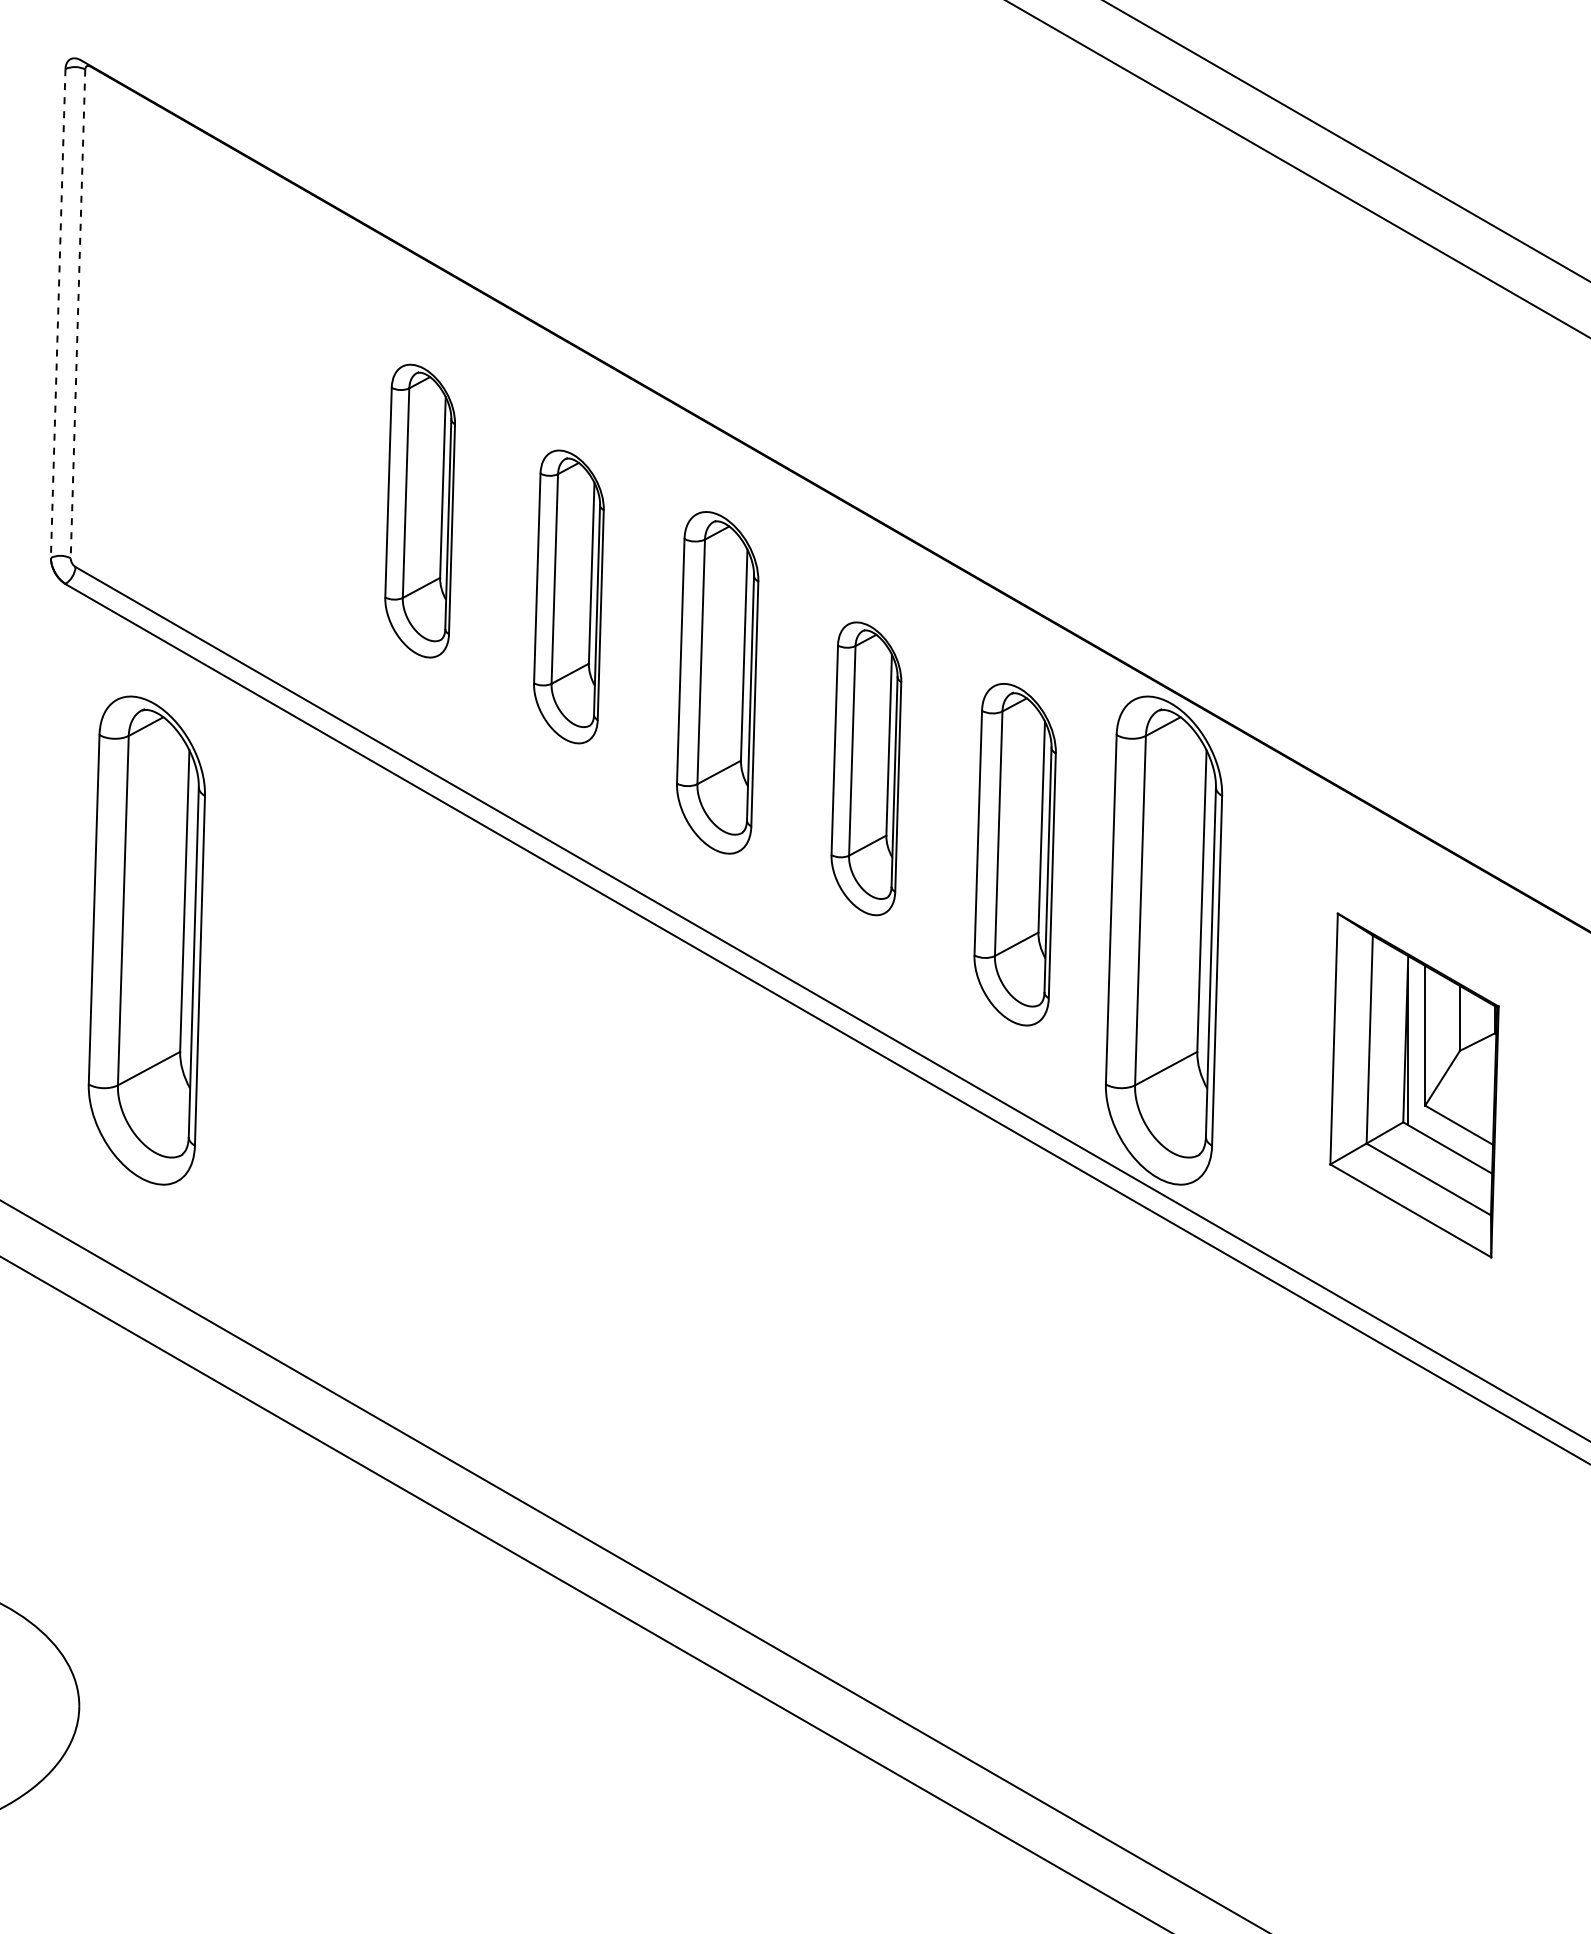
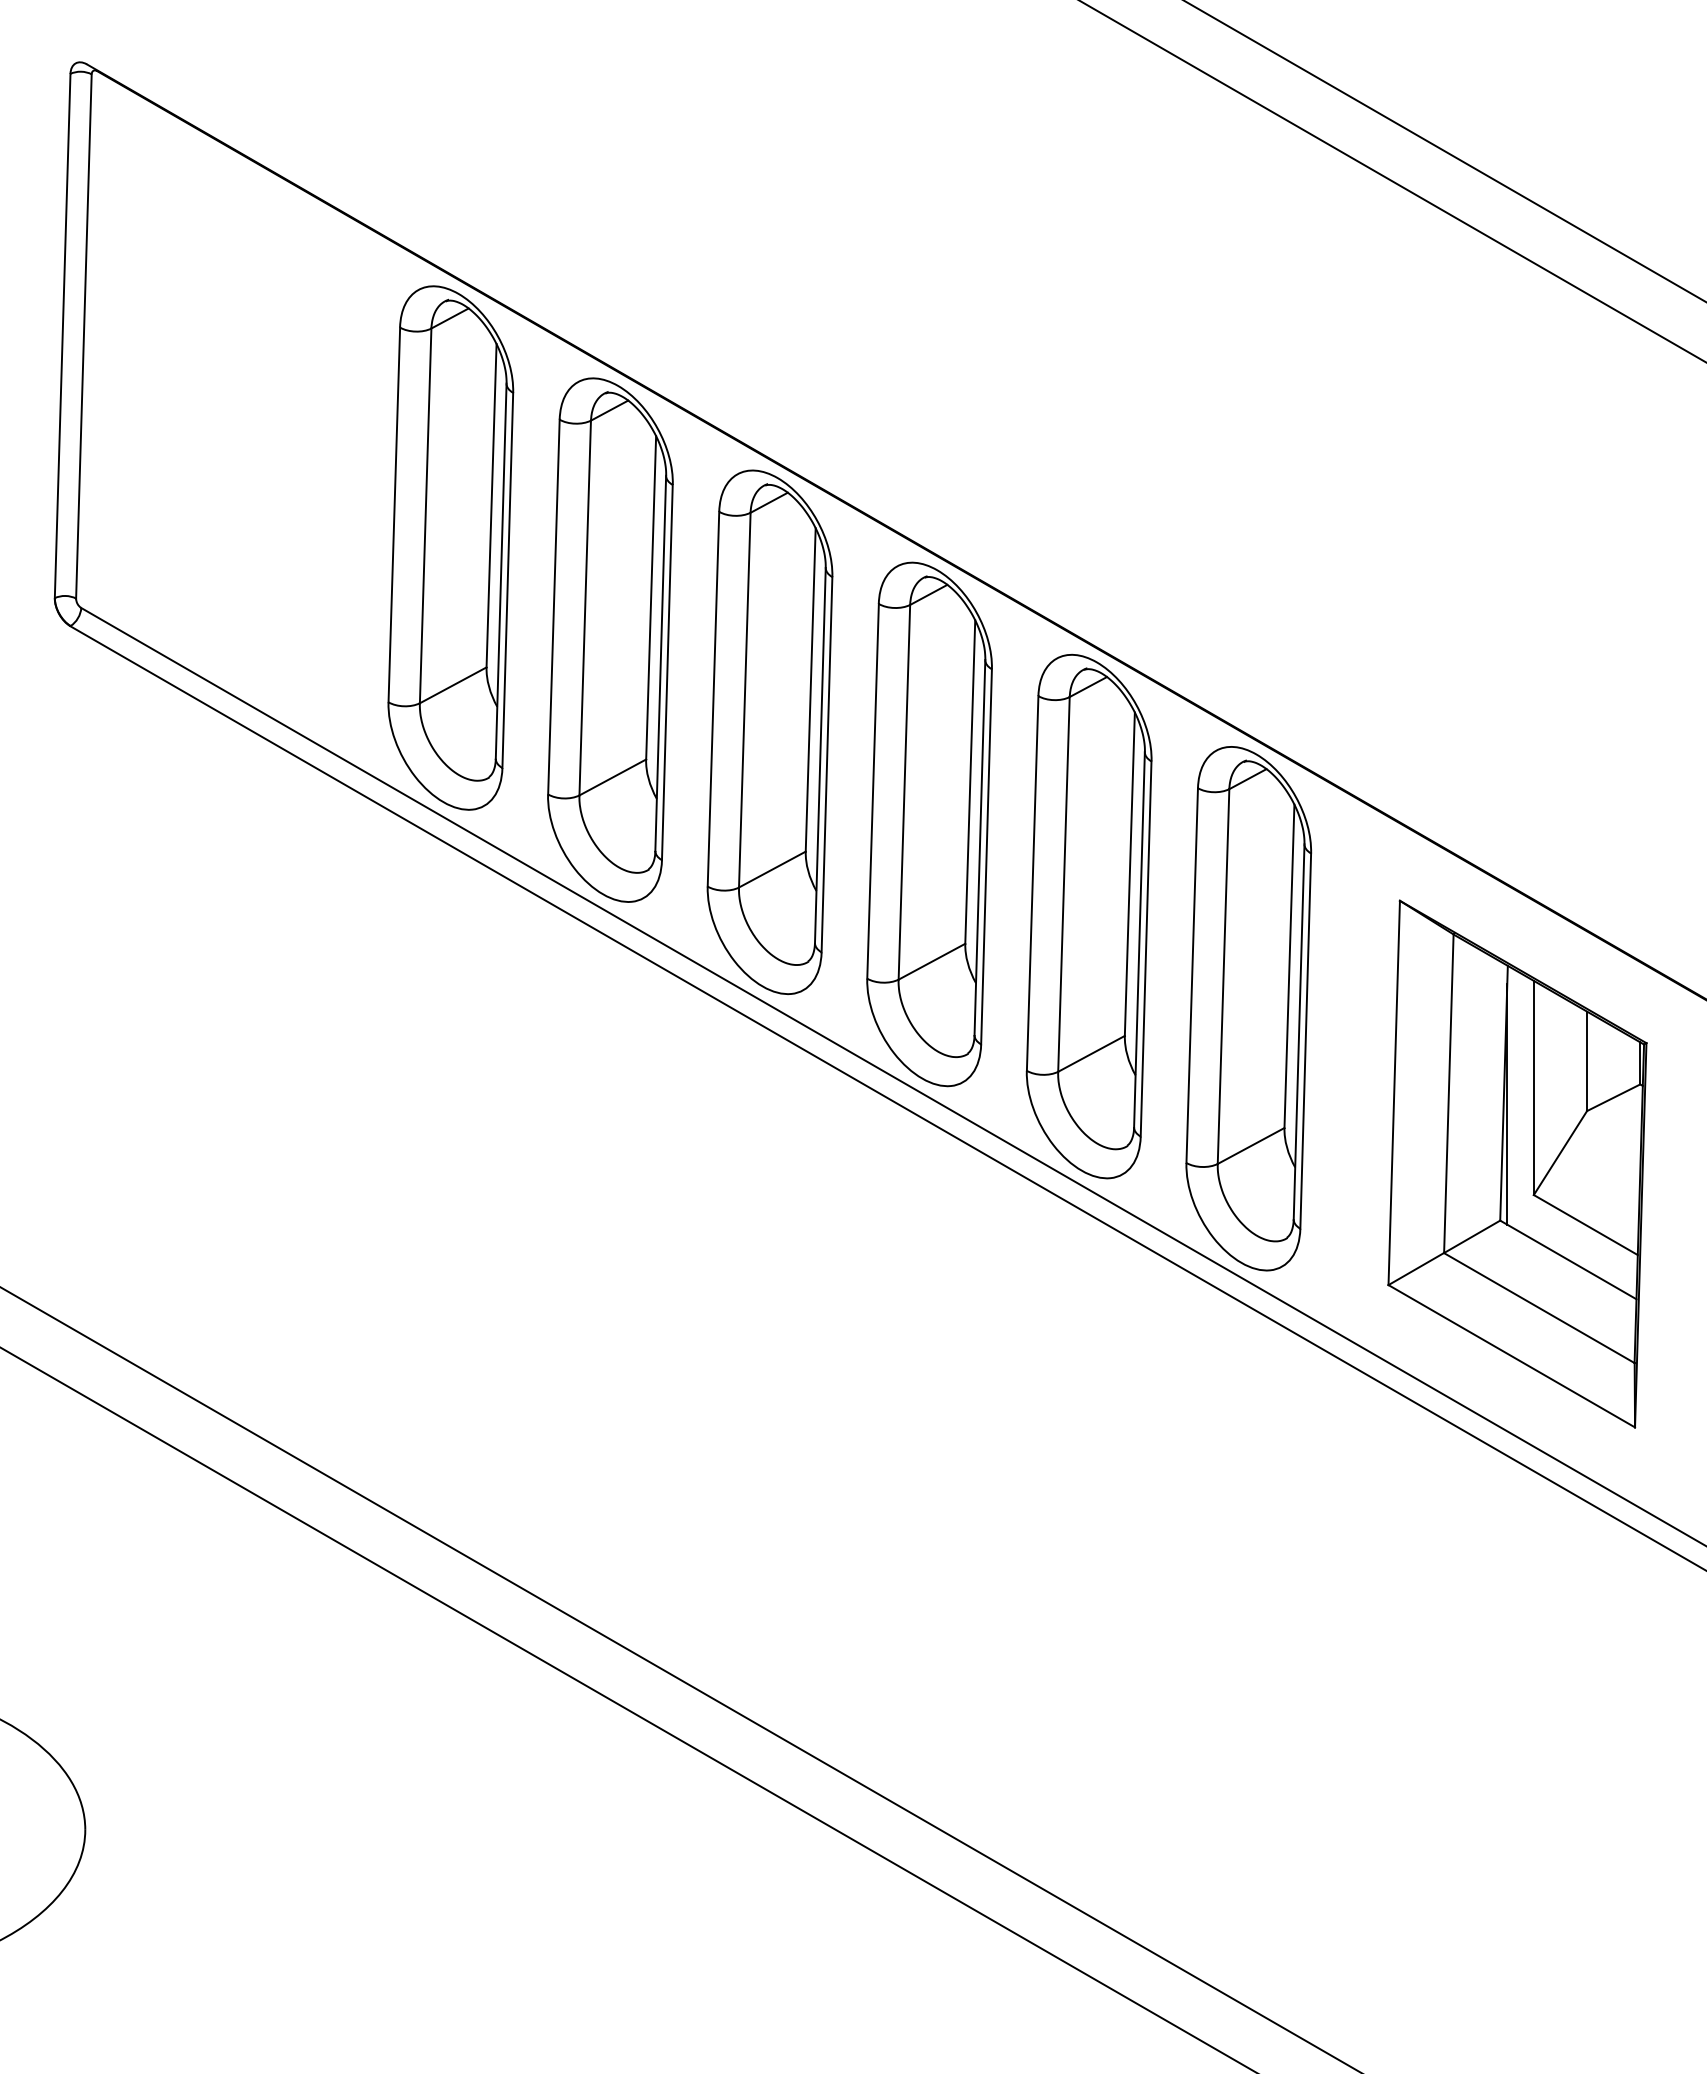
line: (58, 313) -> (62, 336), dashed -> solid
line: (77, 314) -> (83, 337), dashed -> solid
part: (419, 510) -> (450, 547), size x1.67
part: (568, 596) -> (610, 639), size x1.67
part: (717, 682) -> (769, 731), size x1.43
part: (866, 768) -> (929, 824), size x1.67
part: (1014, 854) -> (1088, 916), size x1.43
part: (146, 940) -> (157, 1008), removed
part: (1414, 1084) -> (1517, 1163), size x1.43

